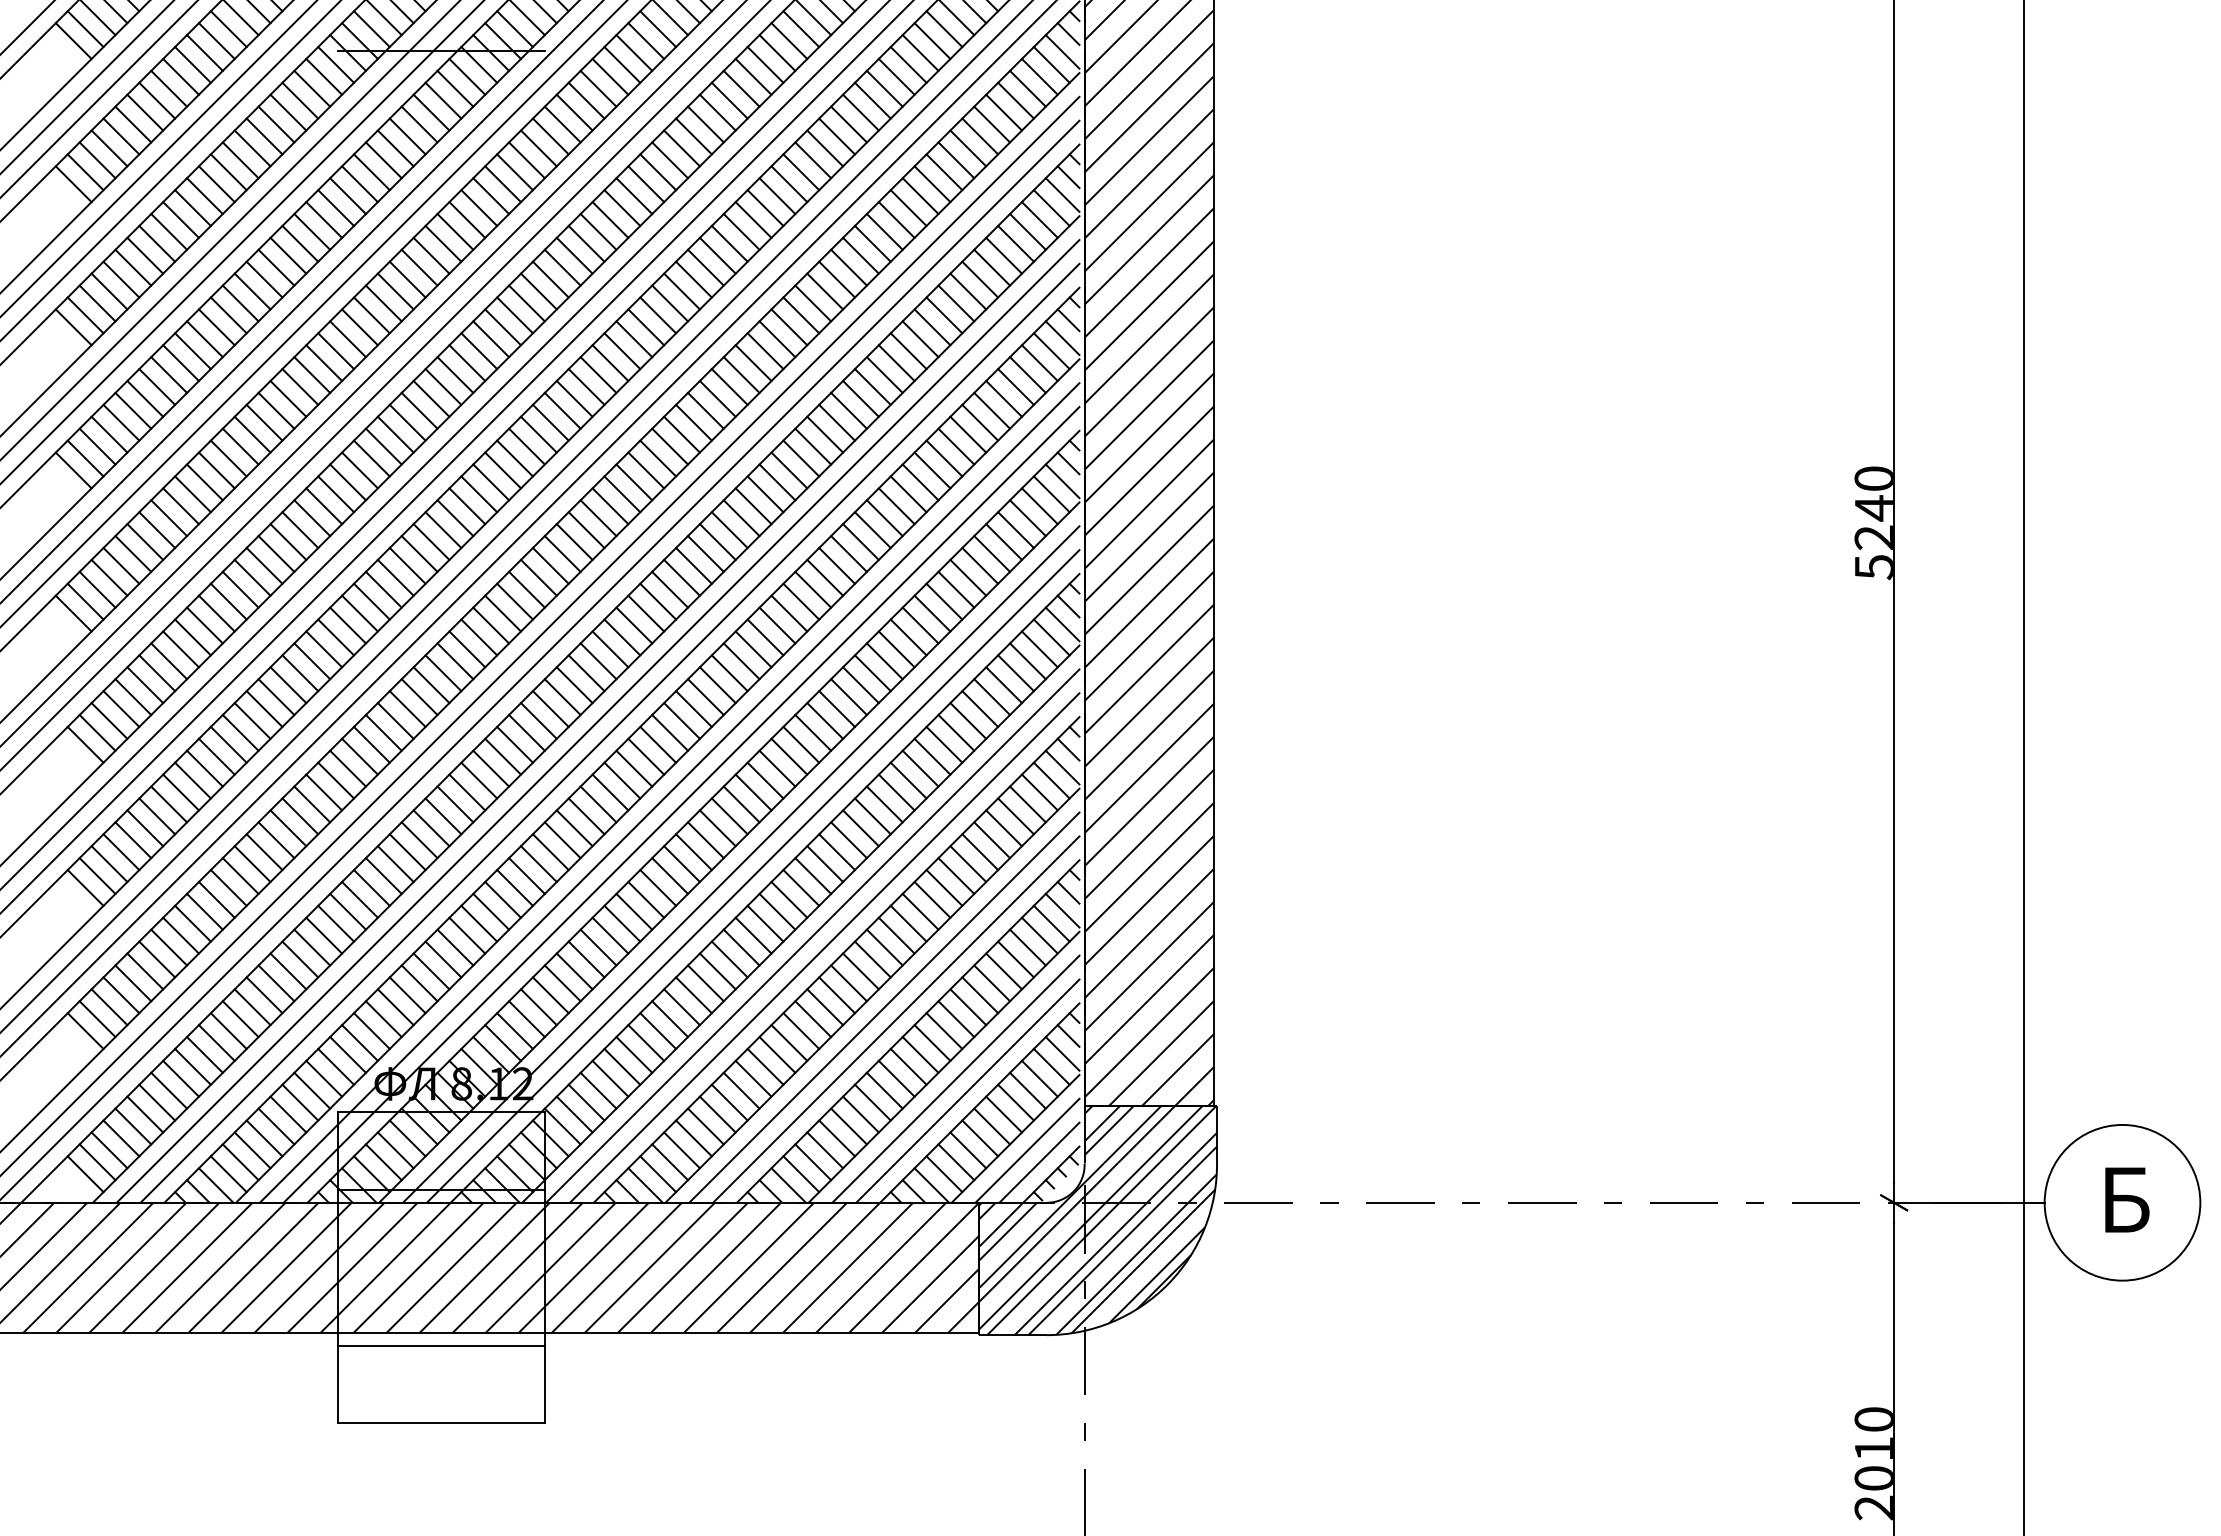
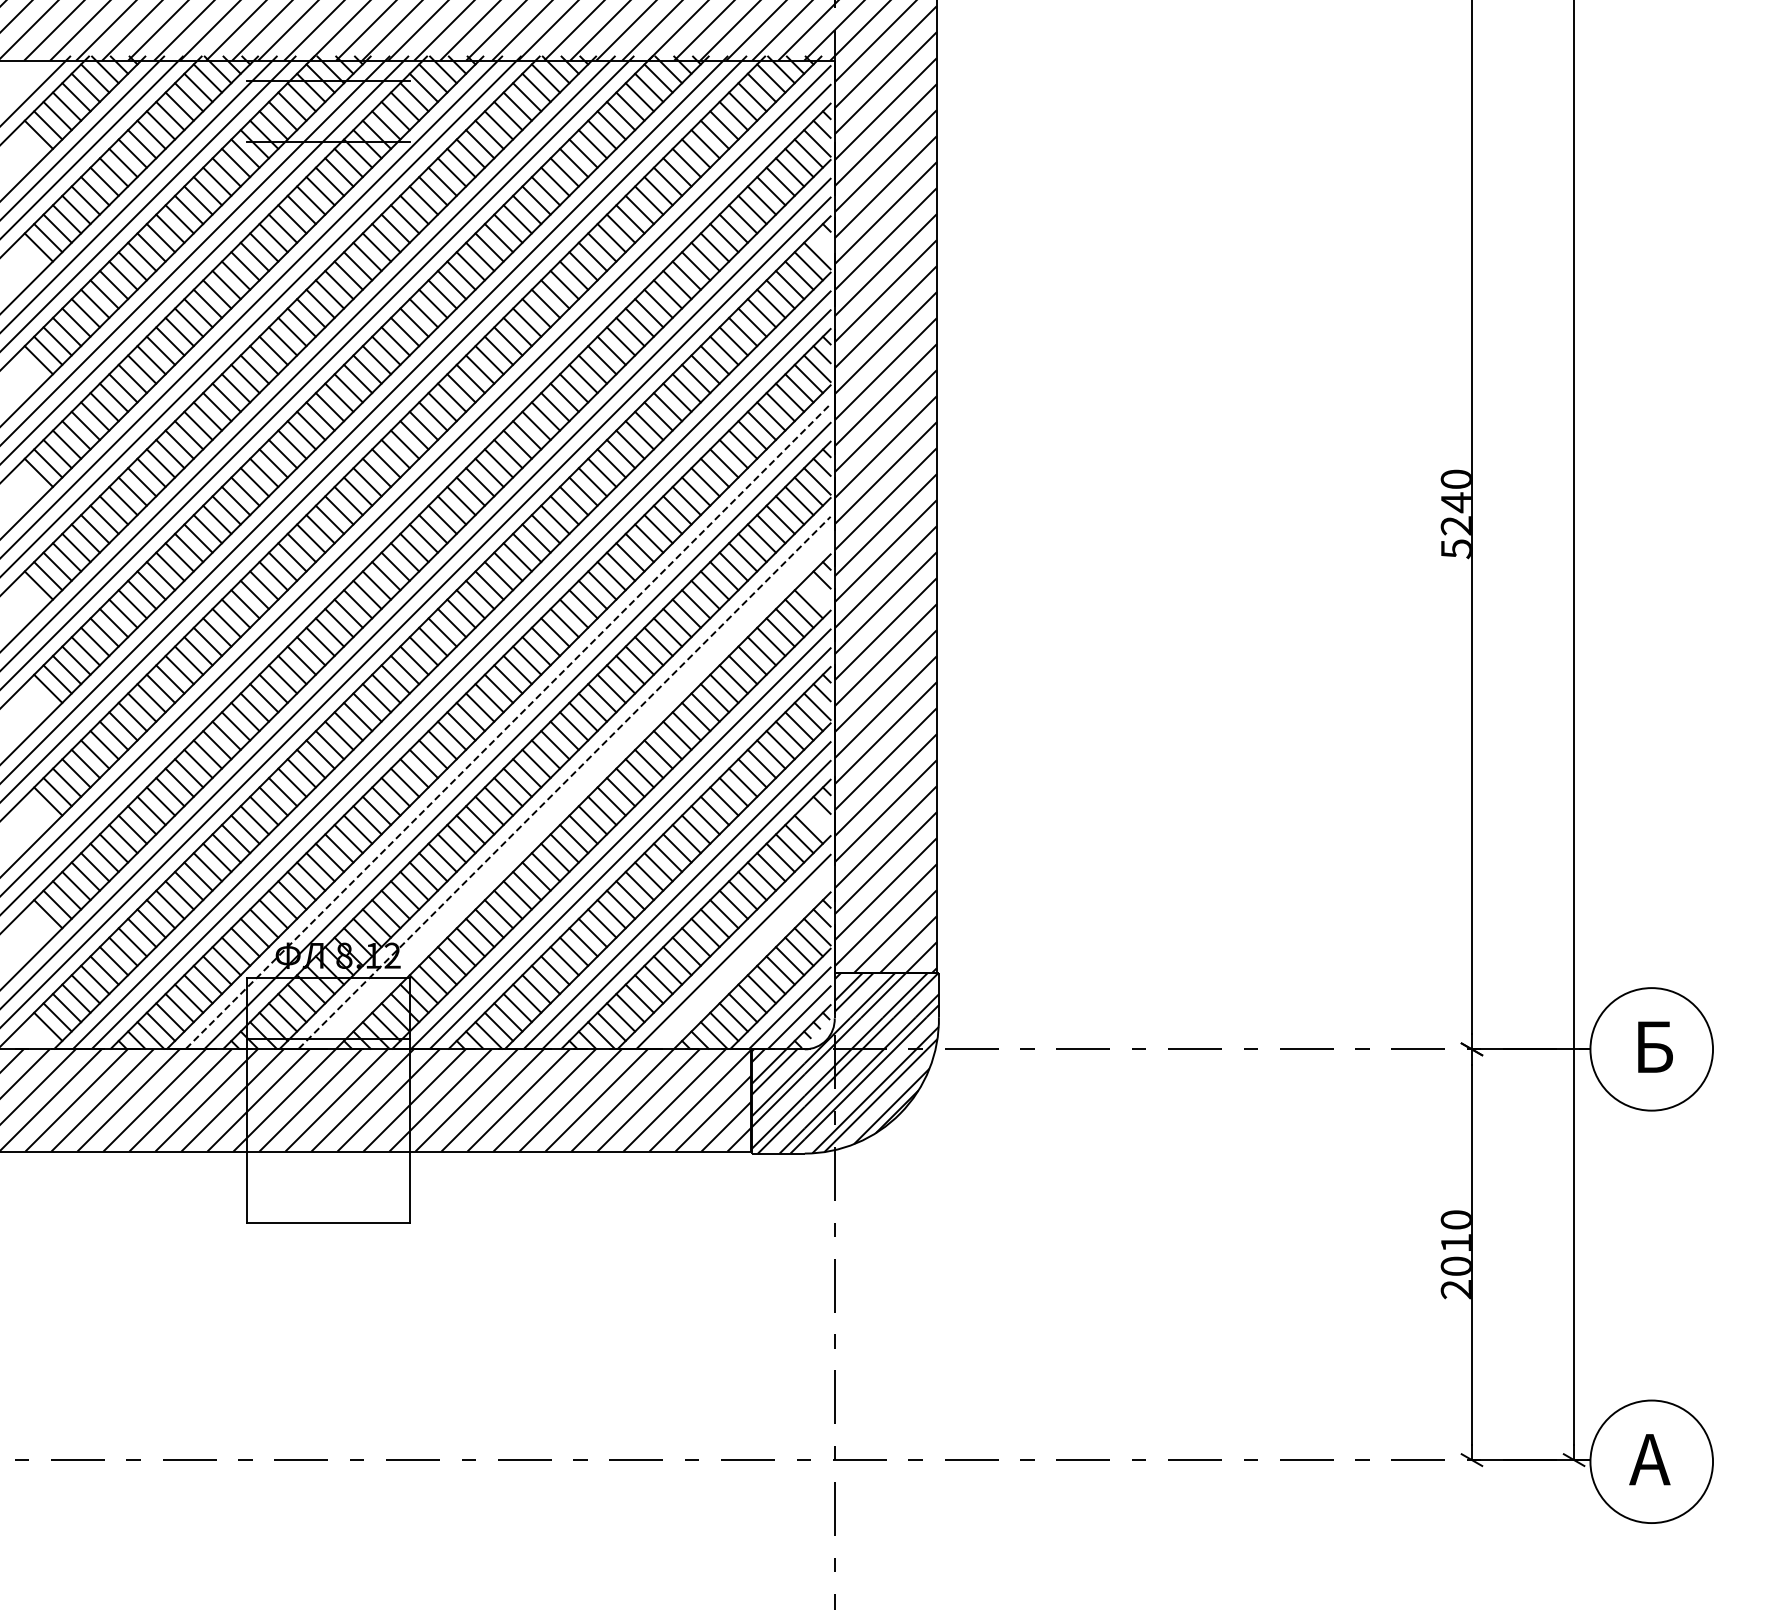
line: (1067, 176) -> (821, 241), removed
line: (1062, 623) -> (817, 593), removed
line: (670, 792) -> (508, 726), solid -> dashed
line: (742, 863) -> (565, 782), solid -> dashed
line: (752, 875) -> (573, 791), removed
line: (1062, 910) -> (817, 819), removed
line: (967, 1089) -> (742, 960), removed
line: (441, 1345) -> (328, 1161), removed

